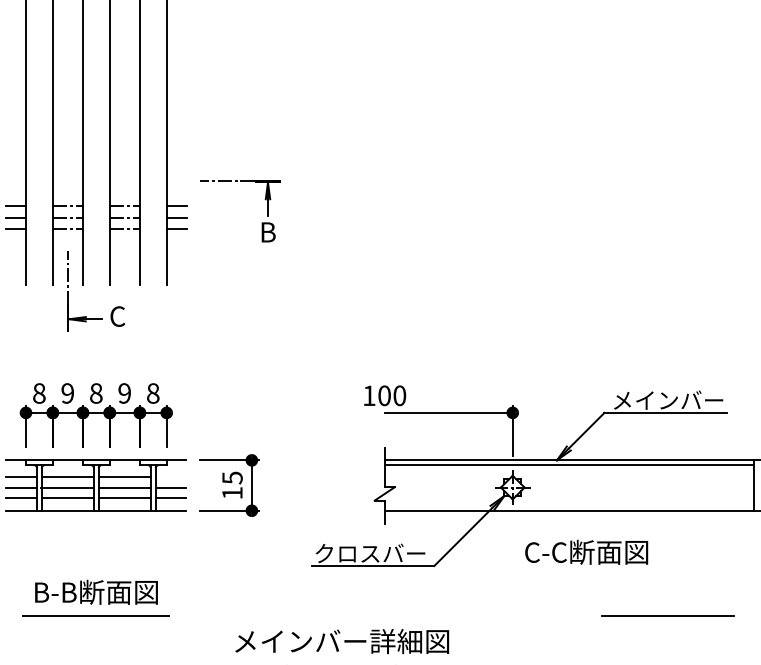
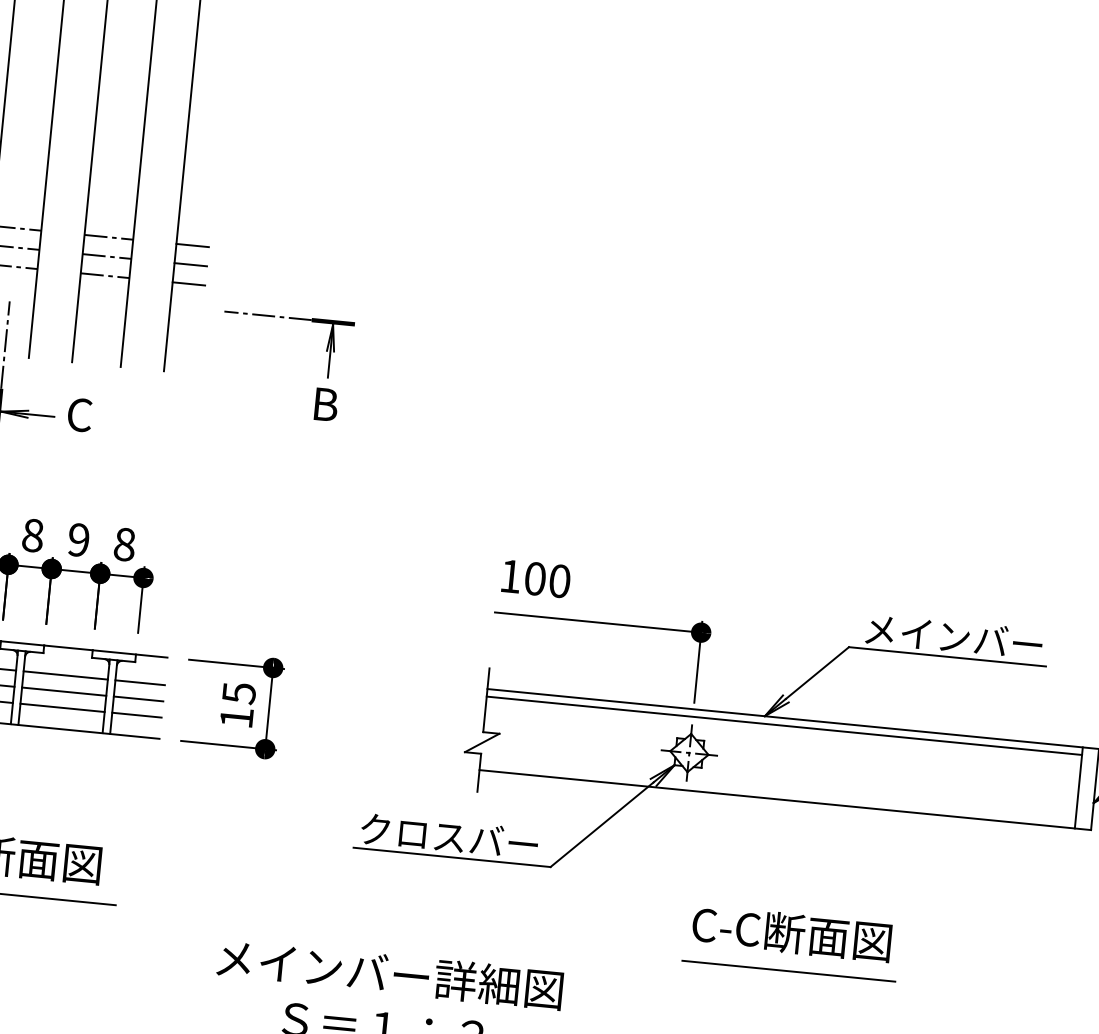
part: (261, 222) -> (316, 387), moved
text: (385, 395) -> (536, 578), moved
line: (170, 477) -> (139, 682), added
text: (586, 551) -> (791, 932), moved
line: (667, 615) -> (788, 970), moved

